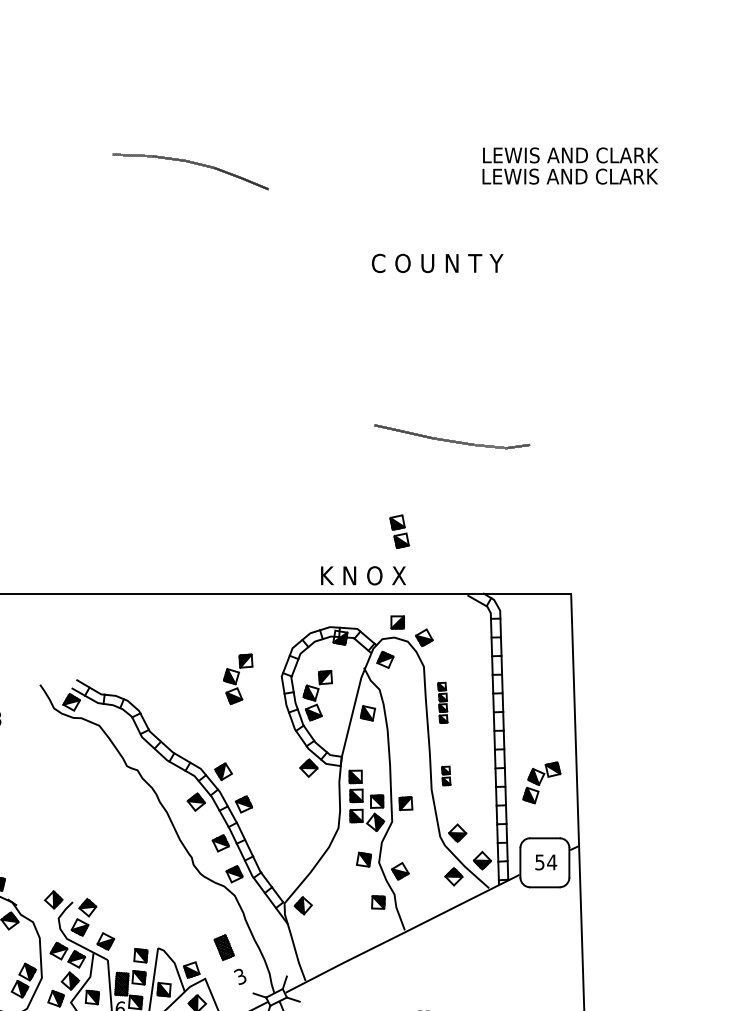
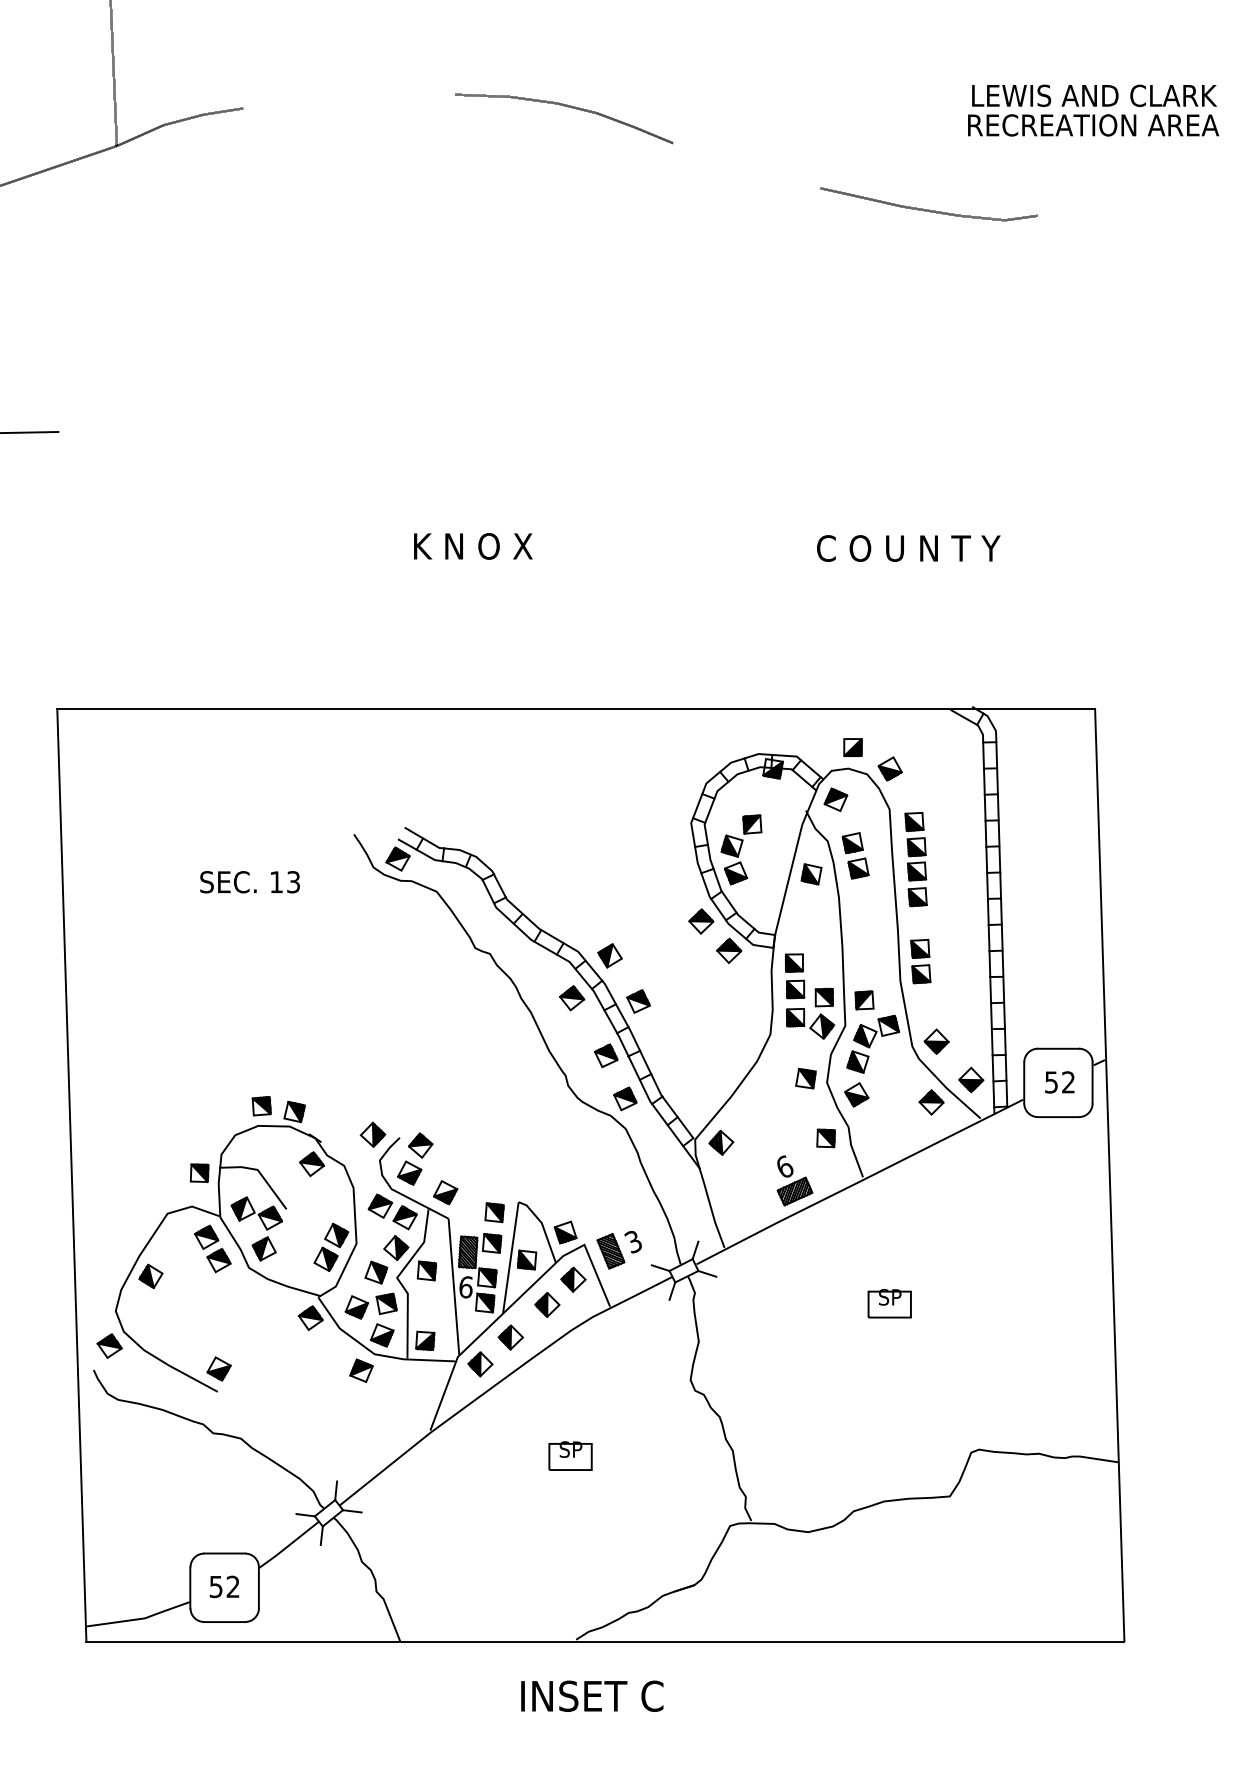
text: (570, 176) -> (1093, 125), LEWIS AND CLARK -> RECREATION AREA
text: (437, 263) -> (908, 548), moved
curve: (451, 440) -> (928, 209), moved
part: (399, 531) -> (855, 855), moved
text: (363, 575) -> (473, 546), moved
part: (238, 679) -> (630, 826), removed
part: (442, 702) -> (915, 859), size x1.67
part: (289, 747) -> (701, 921), added
part: (446, 775) -> (920, 961), size x1.67
part: (541, 782) -> (872, 1043), moved
text: (552, 862) -> (1068, 1082), 54 -> 52
part: (355, 932) -> (794, 1180), added
part: (223, 947) -> (610, 1251), moved

